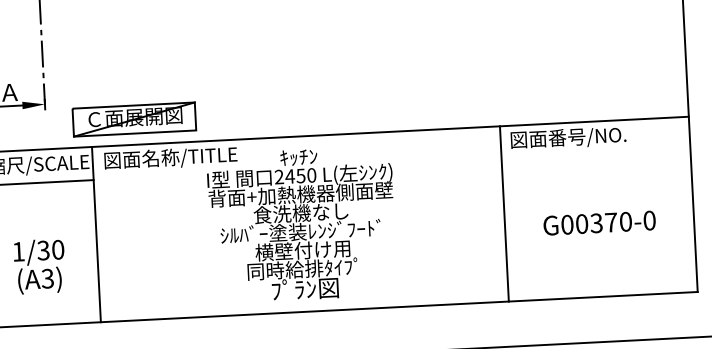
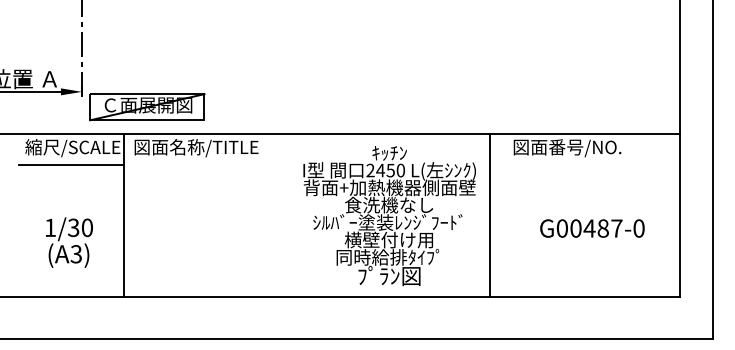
part: (134, 119) -> (147, 107), moved
line: (504, 213) -> (490, 215), moved
text: (610, 222) -> (602, 228), G00370-0 -> G00487-0
text: (302, 224) -> (389, 215), moved

